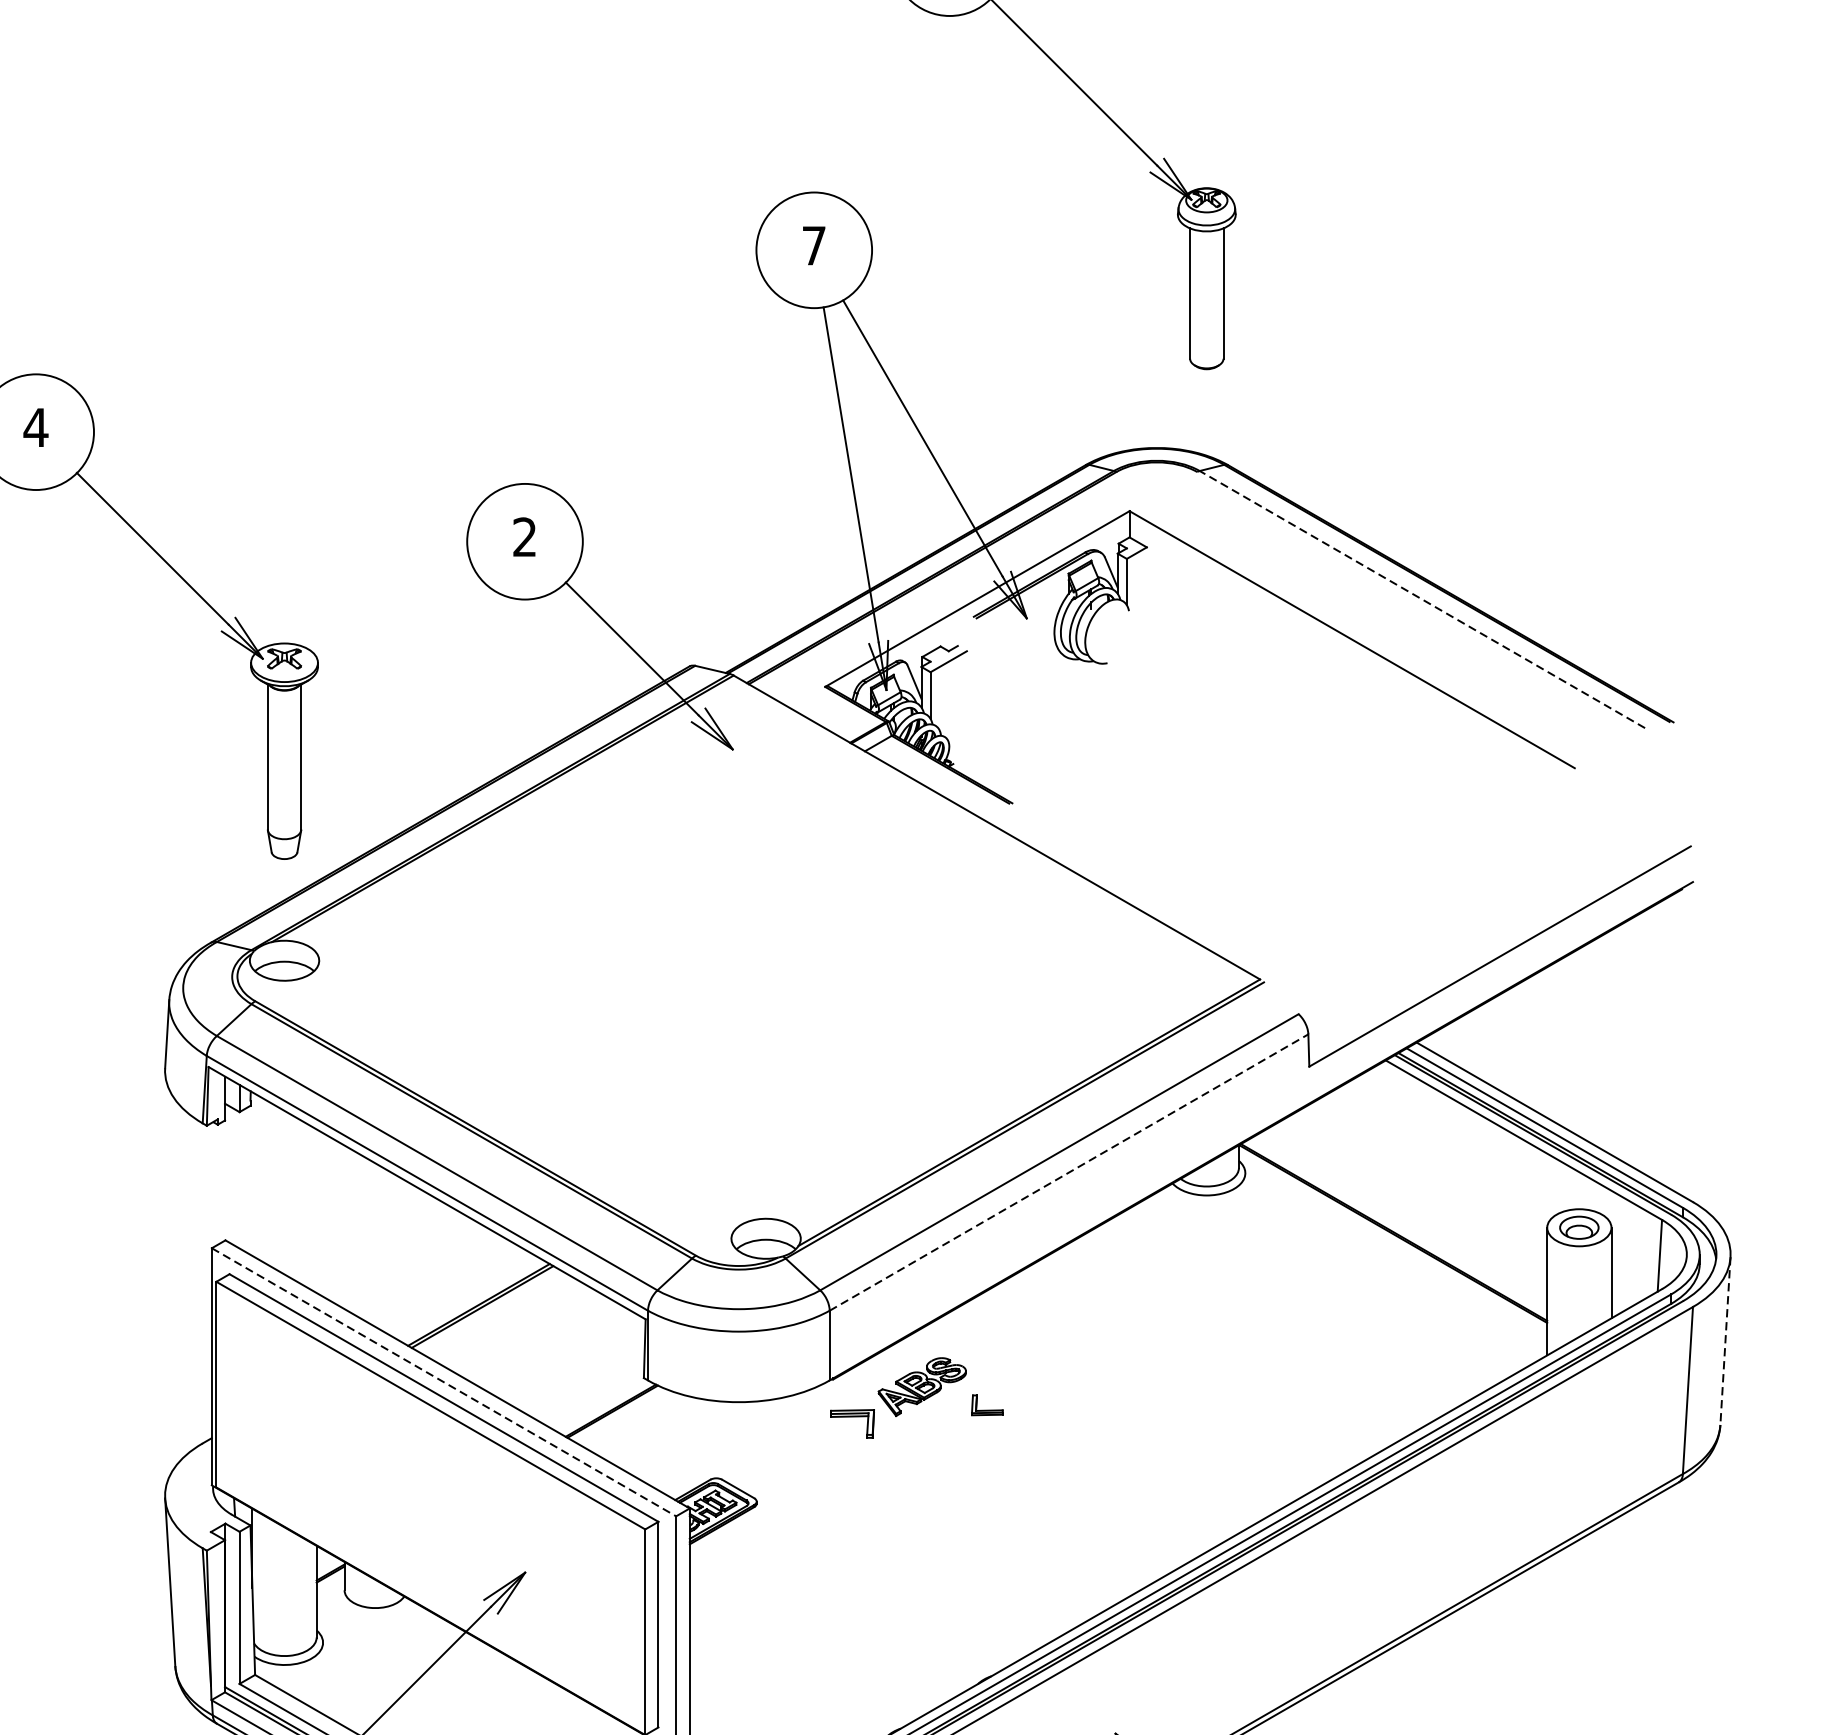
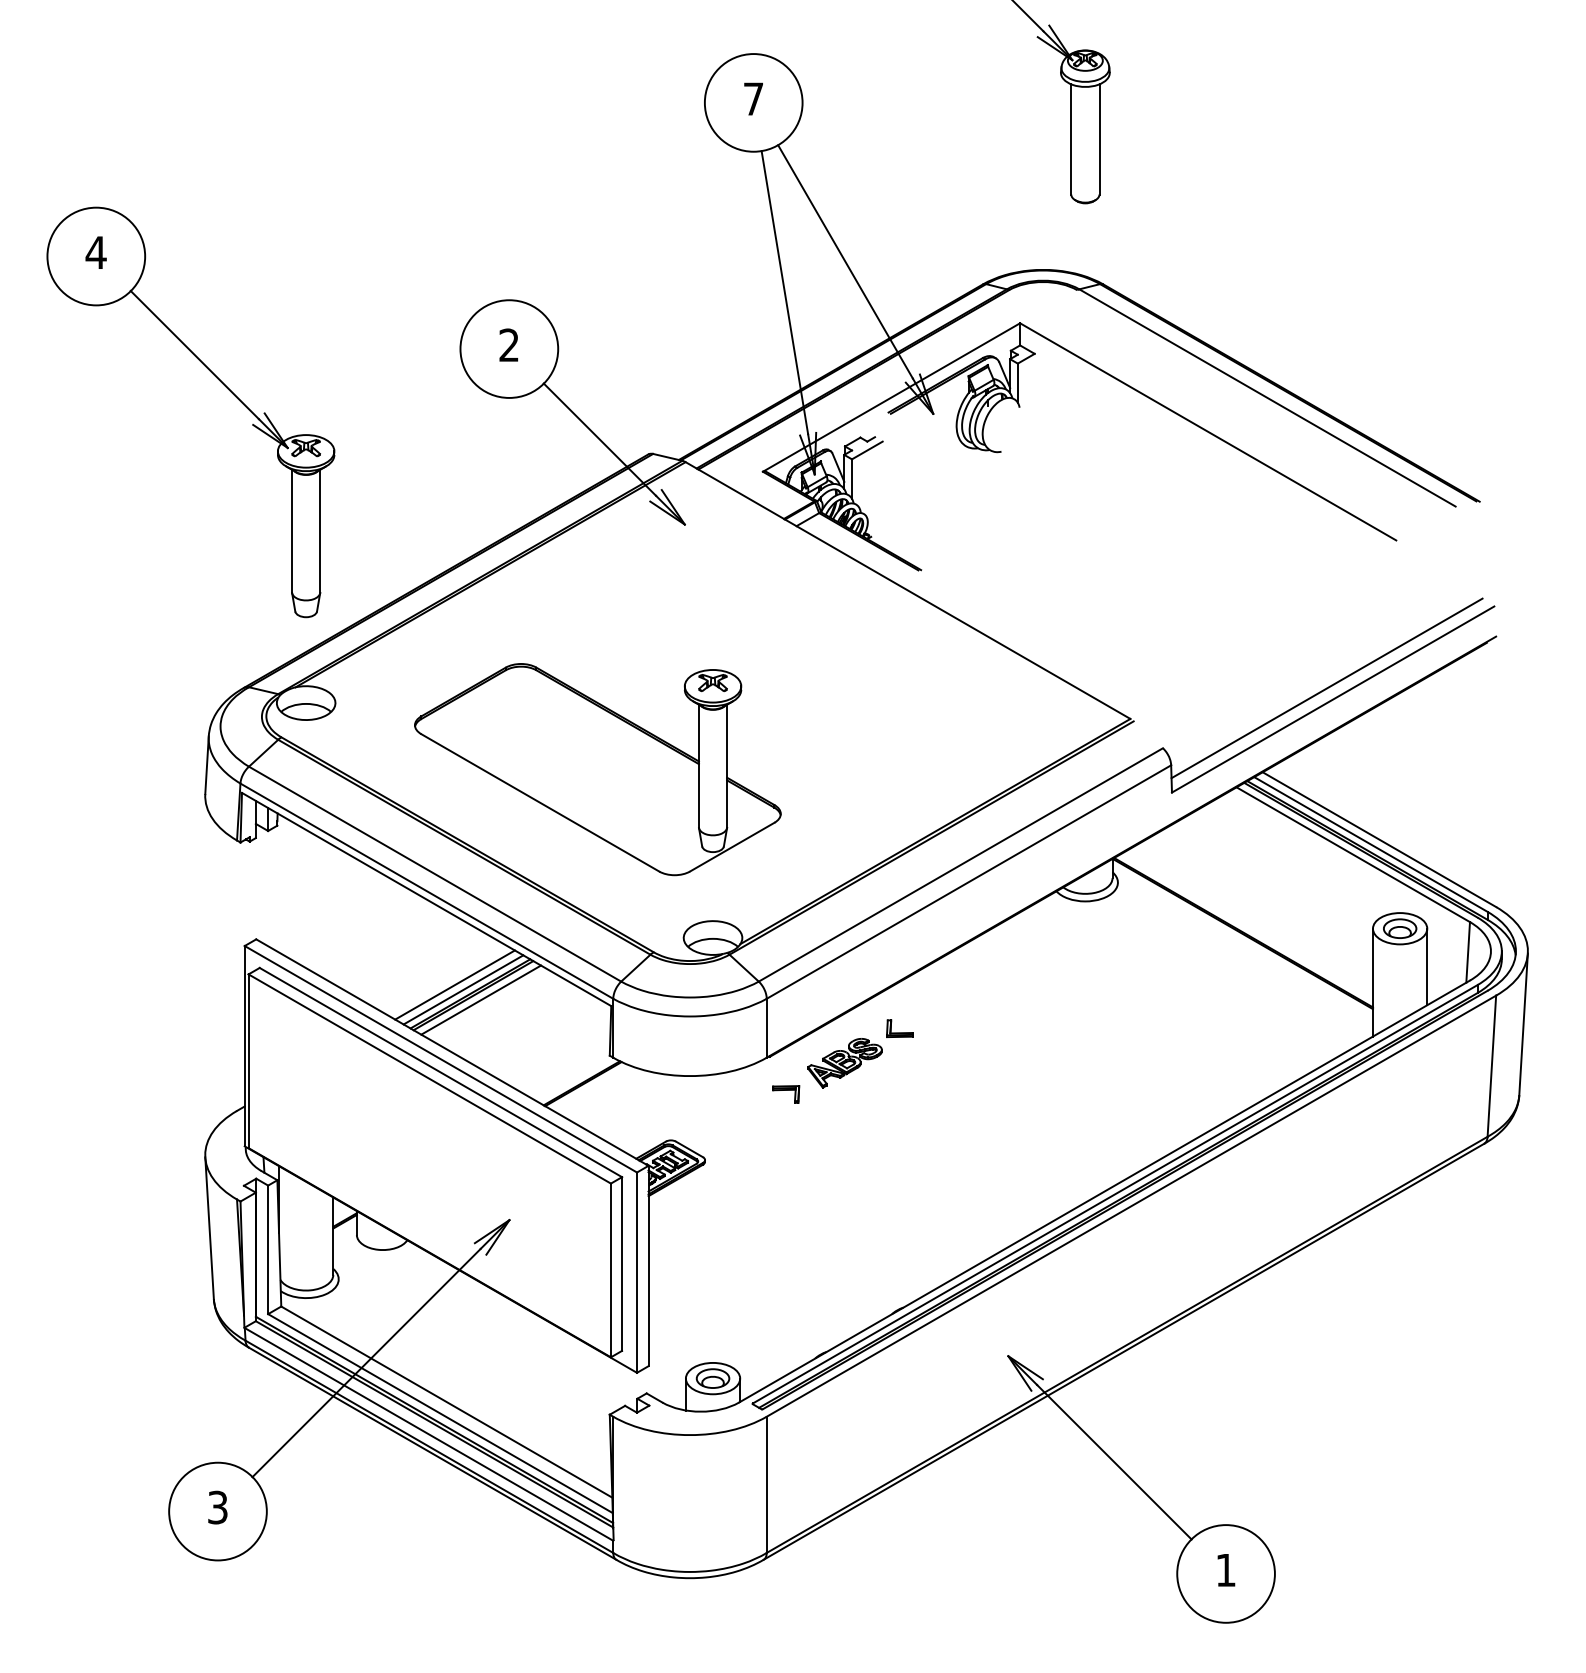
line: (1422, 599) -> (1267, 397), dashed -> solid
line: (1492, 943) -> (1326, 688), added
part: (629, 1039) -> (597, 769), added
line: (1068, 1173) -> (968, 882), dashed -> solid
line: (460, 1293) -> (454, 984), added
line: (470, 1299) -> (463, 989), added
line: (492, 1311) -> (481, 999), added
line: (1725, 1341) -> (1523, 1024), dashed -> solid
line: (444, 1382) -> (441, 1059), dashed -> solid
part: (986, 1405) -> (899, 1028), moved
part: (853, 1423) -> (786, 1094), size x0.71

